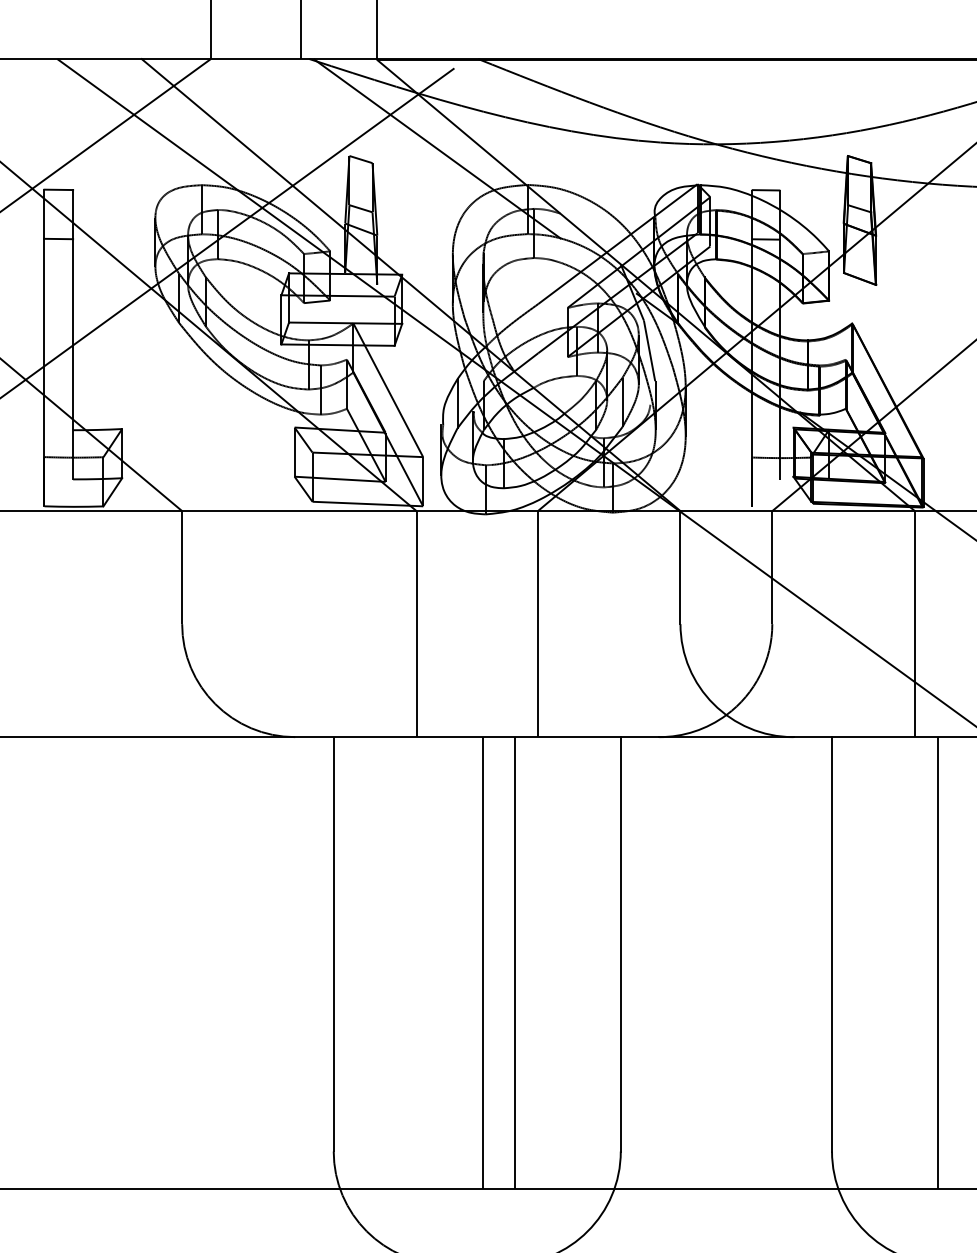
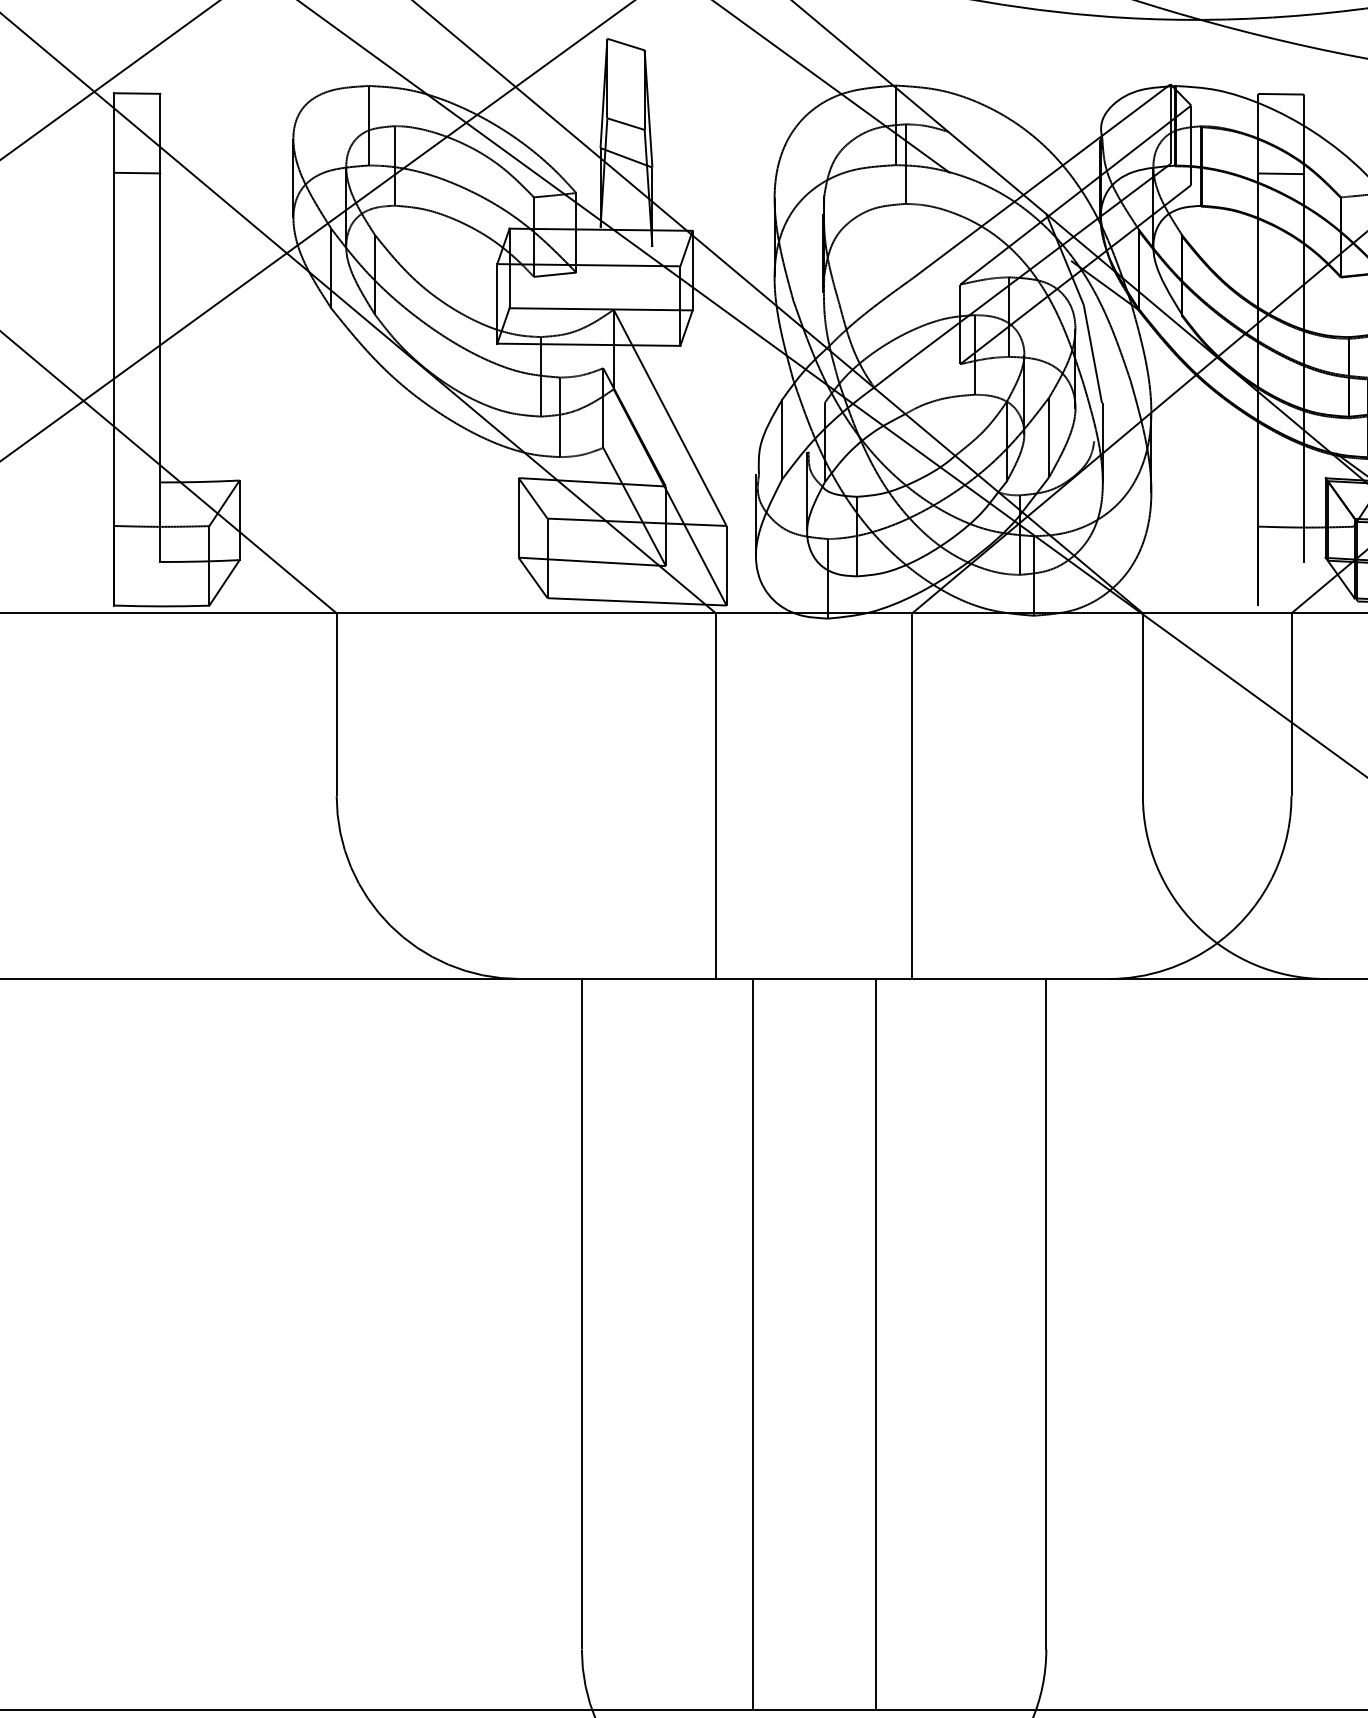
line: (483, 963) -> (753, 1345), moved

